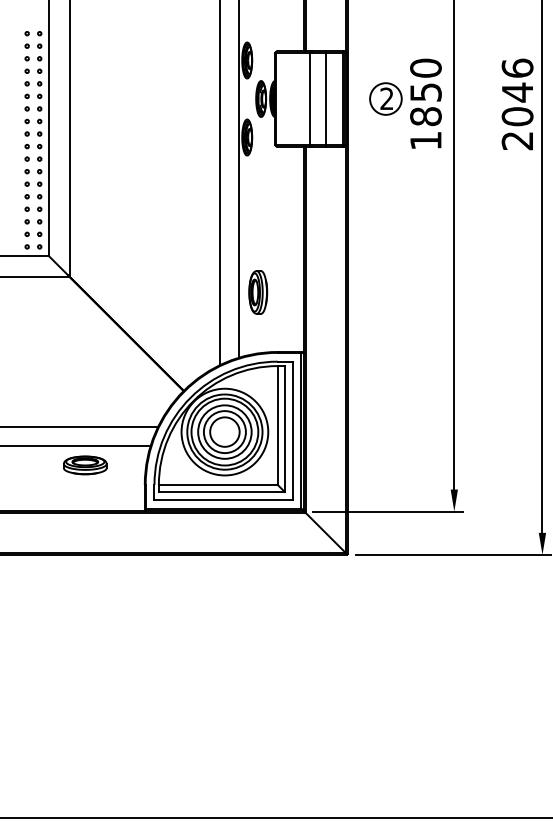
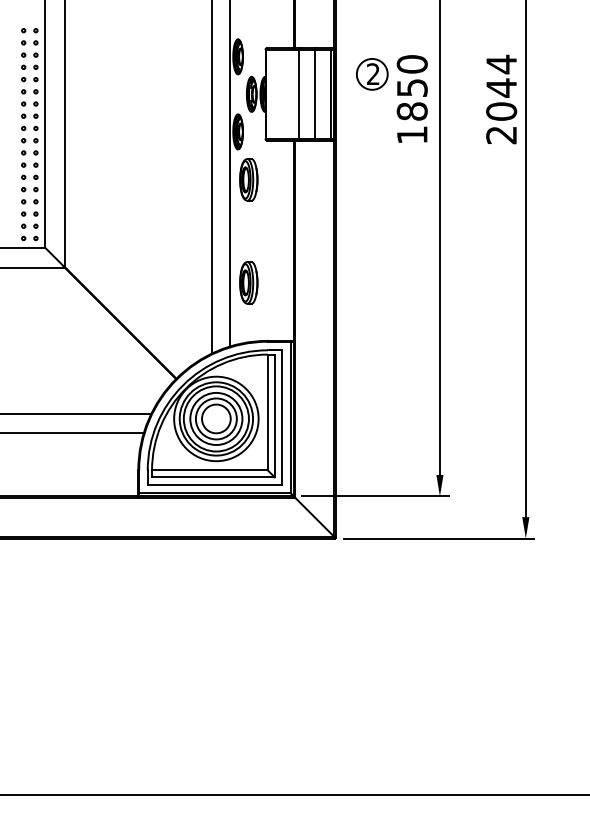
text: (517, 68) -> (501, 64), 2046 -> 2044
part: (386, 99) -> (372, 74), moved
part: (257, 186) -> (248, 179), added
part: (84, 464) -> (79, 450), removed

